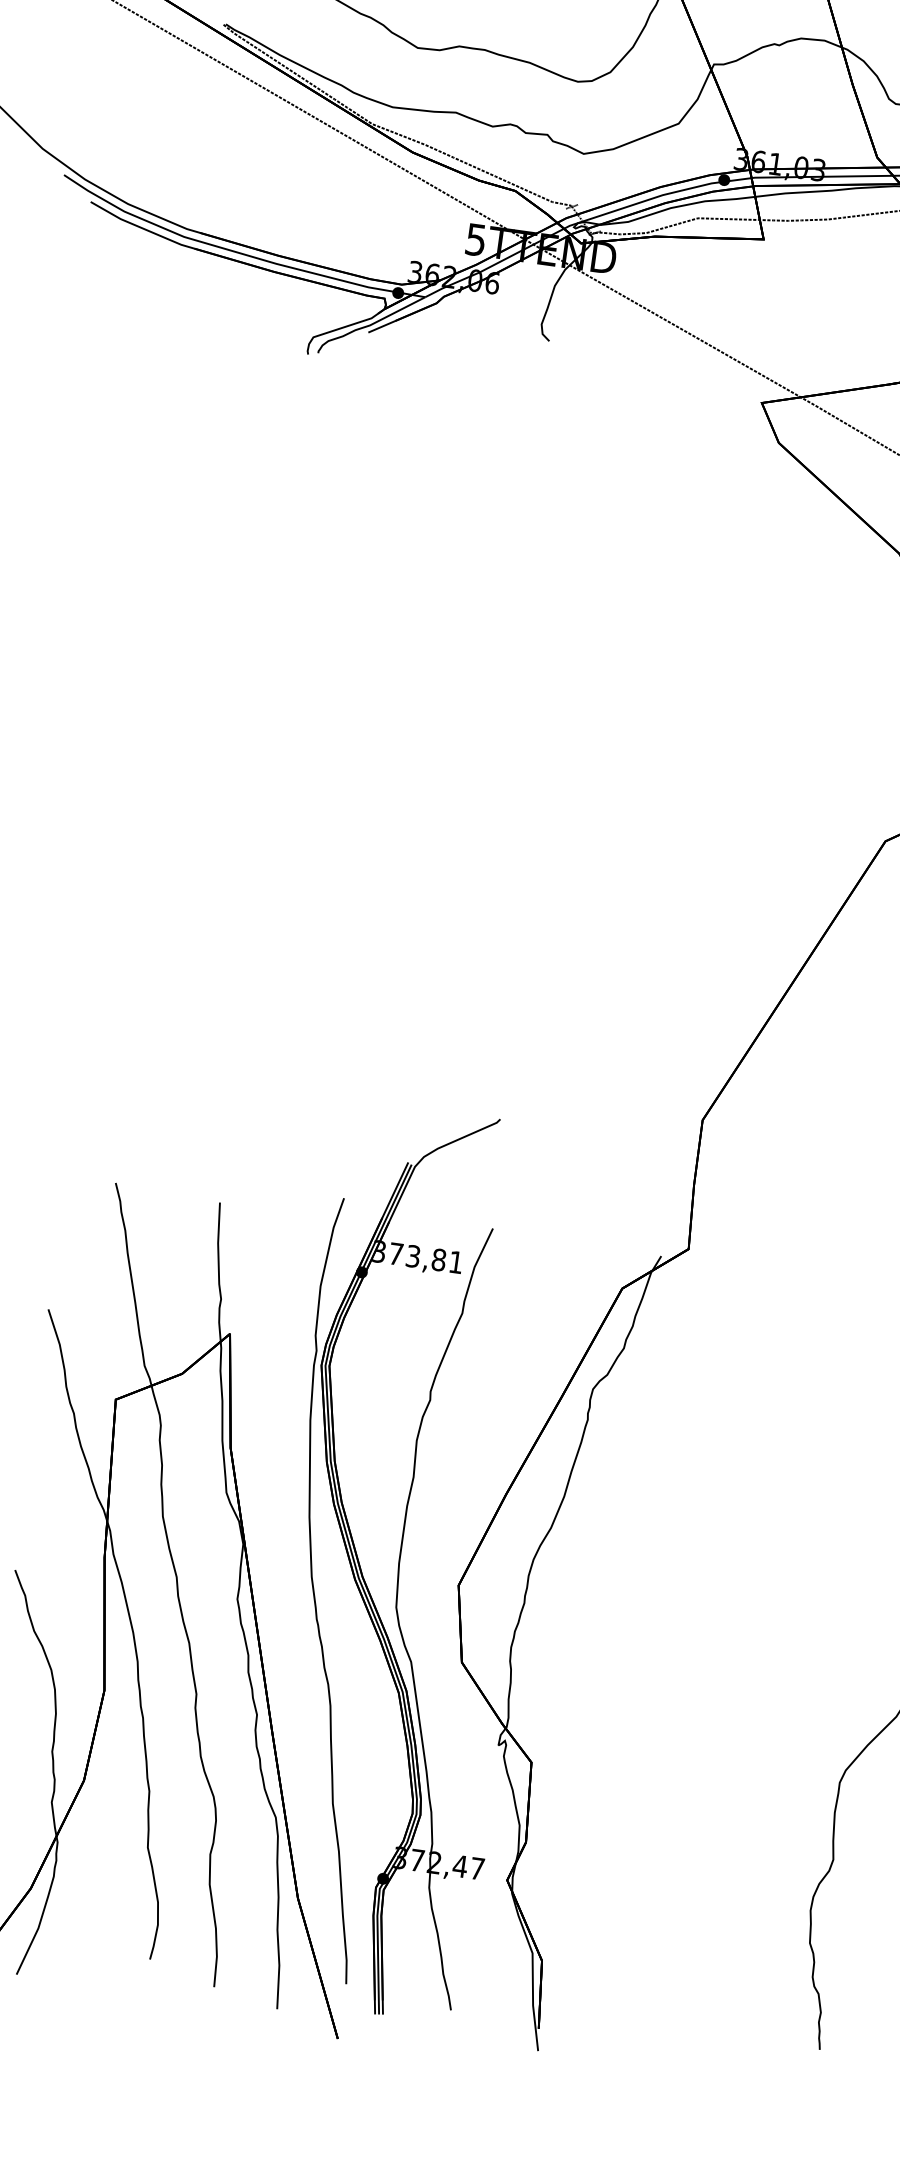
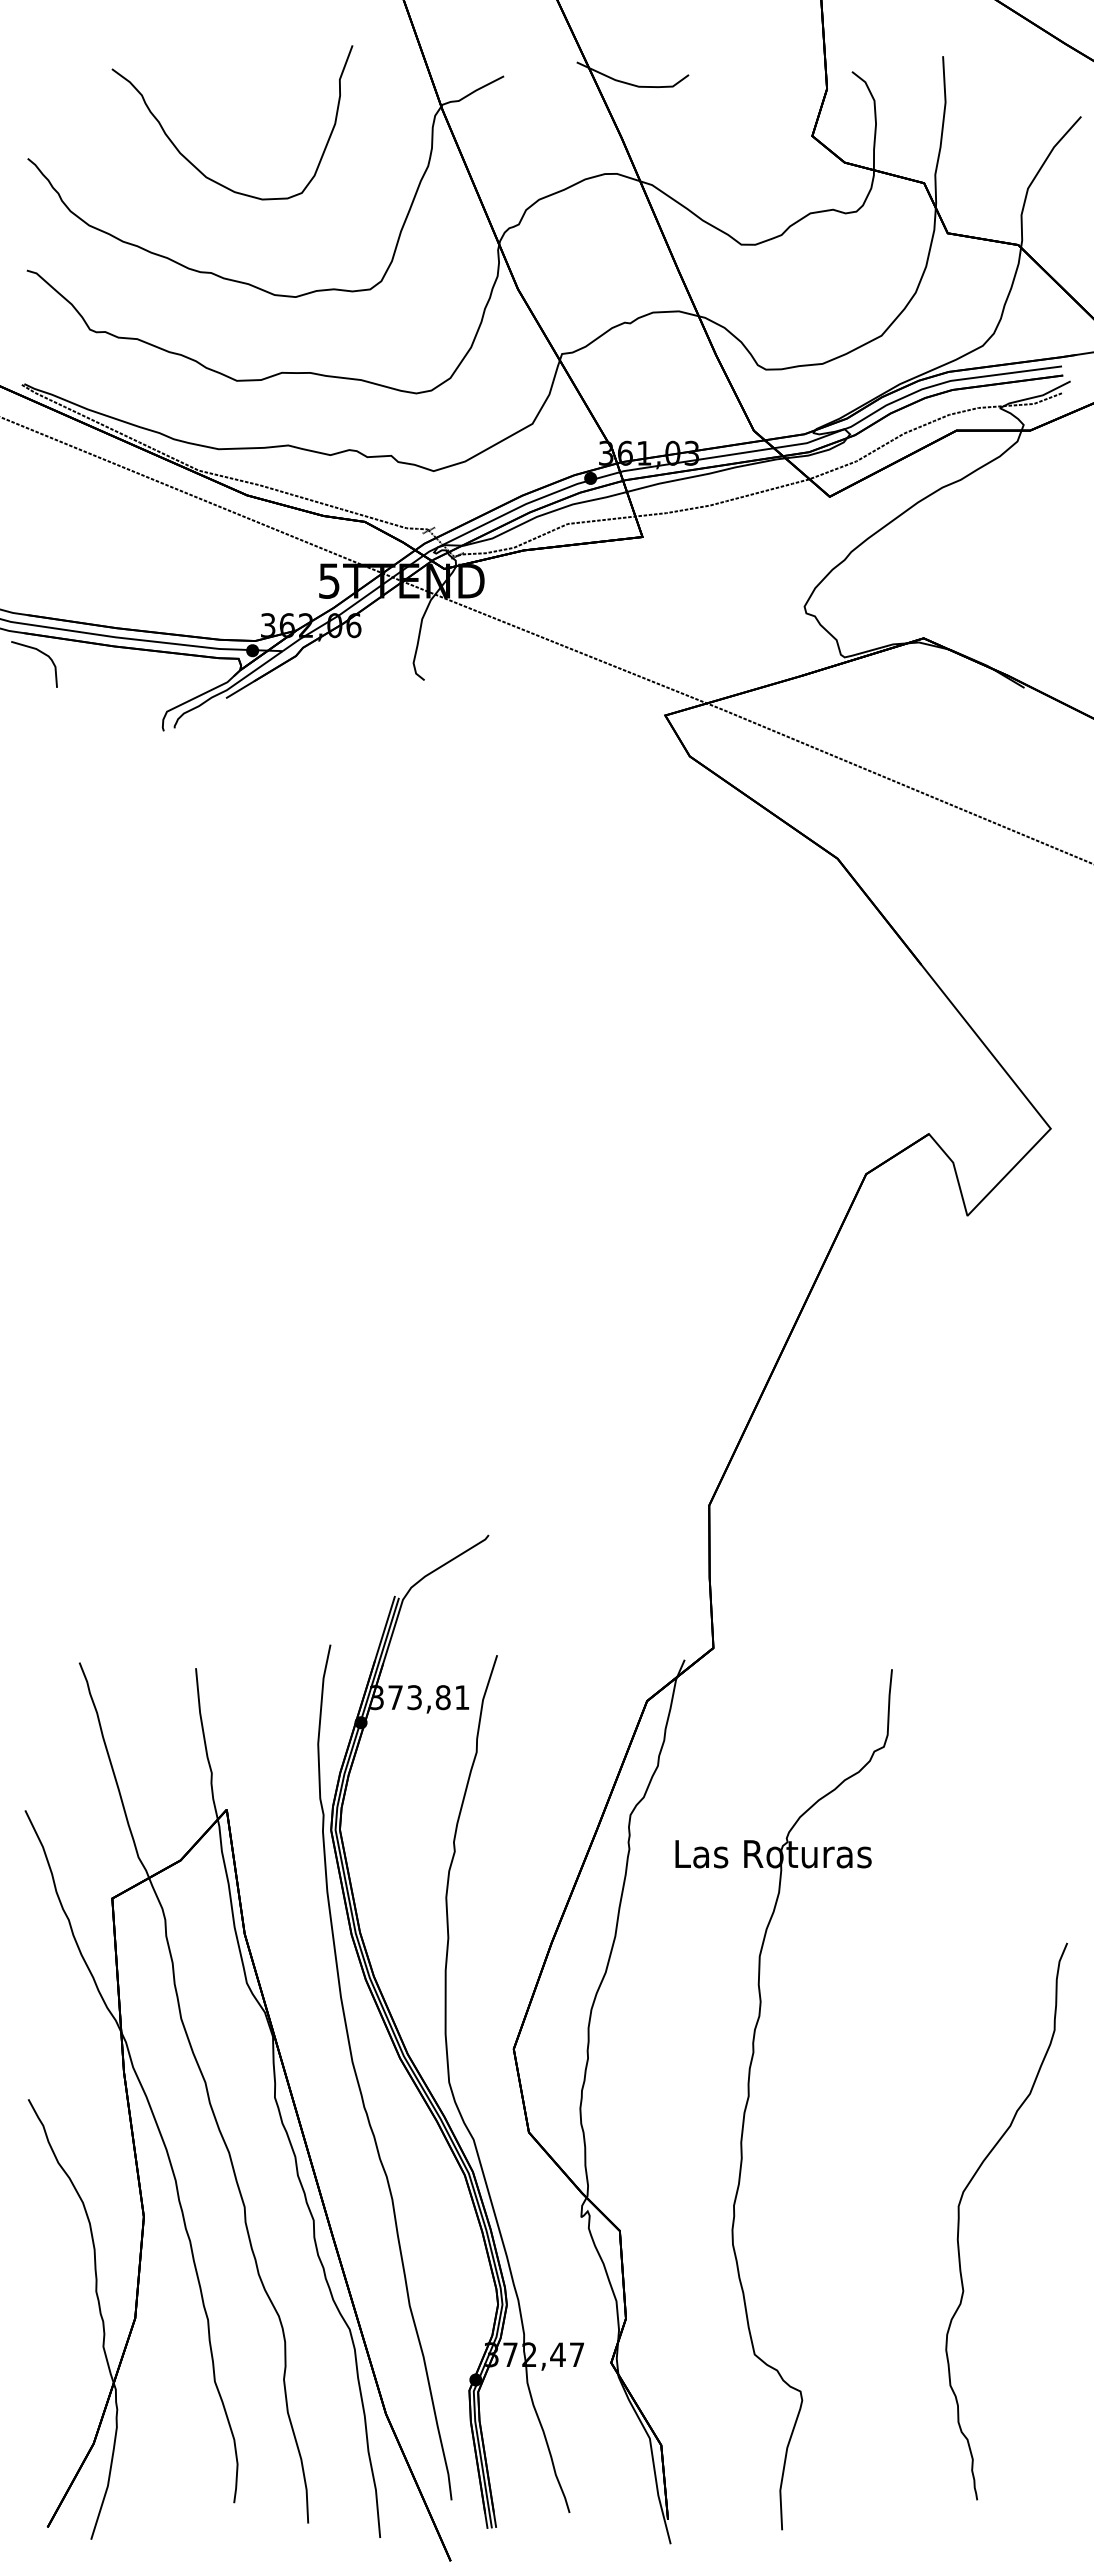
curve: (207, 269) -> (41, 653), added
part: (664, 1659) -> (749, 2098), added

